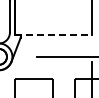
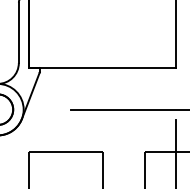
line: (53, 35) -> (102, 68), dashed -> solid

